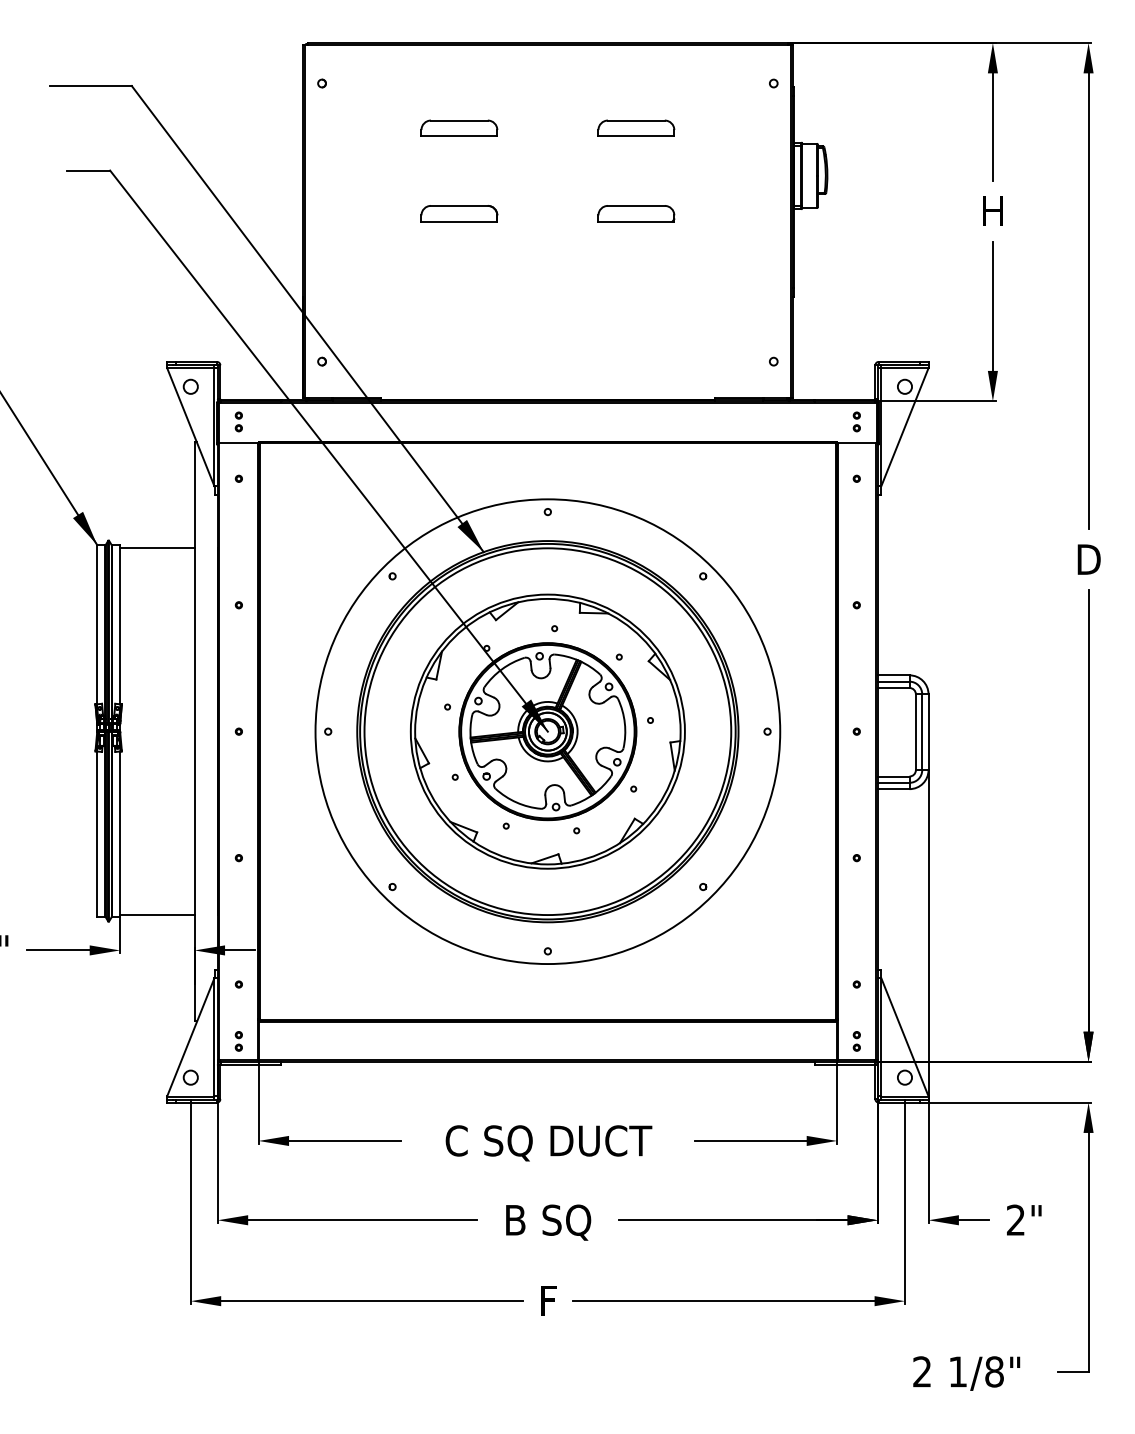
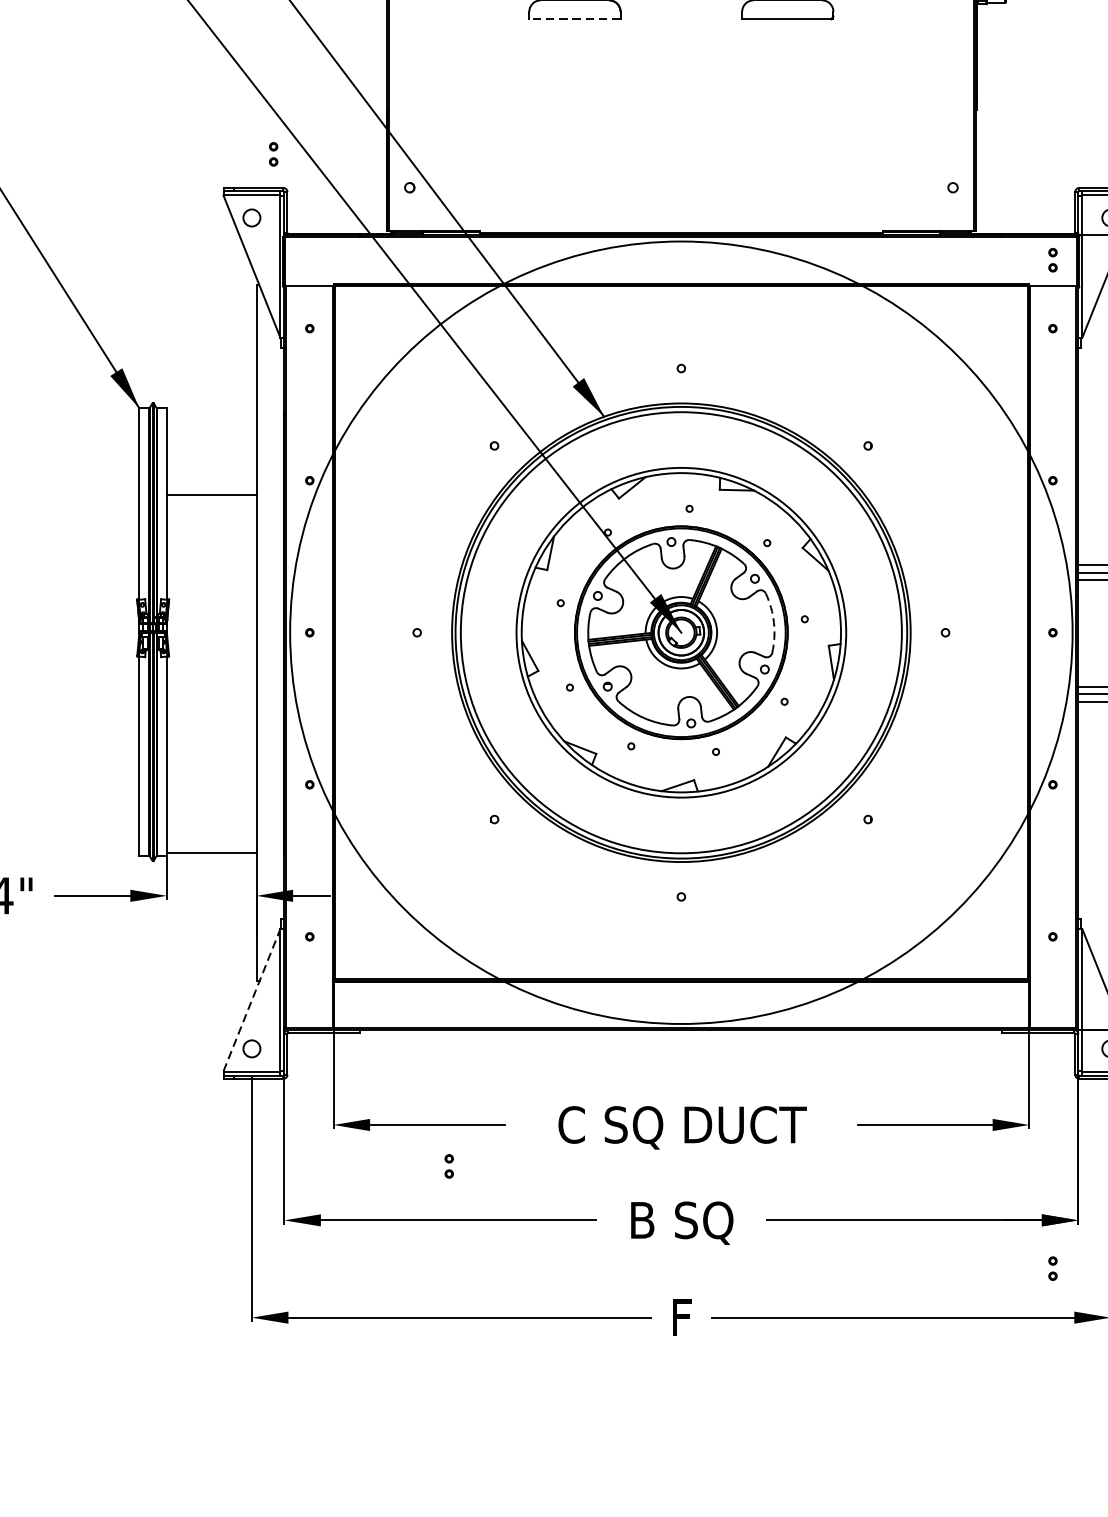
line: (459, 221) -> (575, 19), solid -> dashed
part: (238, 421) -> (273, 153), moved
line: (157, 548) -> (211, 495), moved
arc: (624, 723) -> (773, 622), solid -> dashed
circle: (547, 731) -> (680, 632), size x1.4
line: (190, 1037) -> (251, 1000), solid -> dashed
part: (238, 1041) -> (448, 1166), moved
part: (856, 1041) -> (1052, 1268), moved

